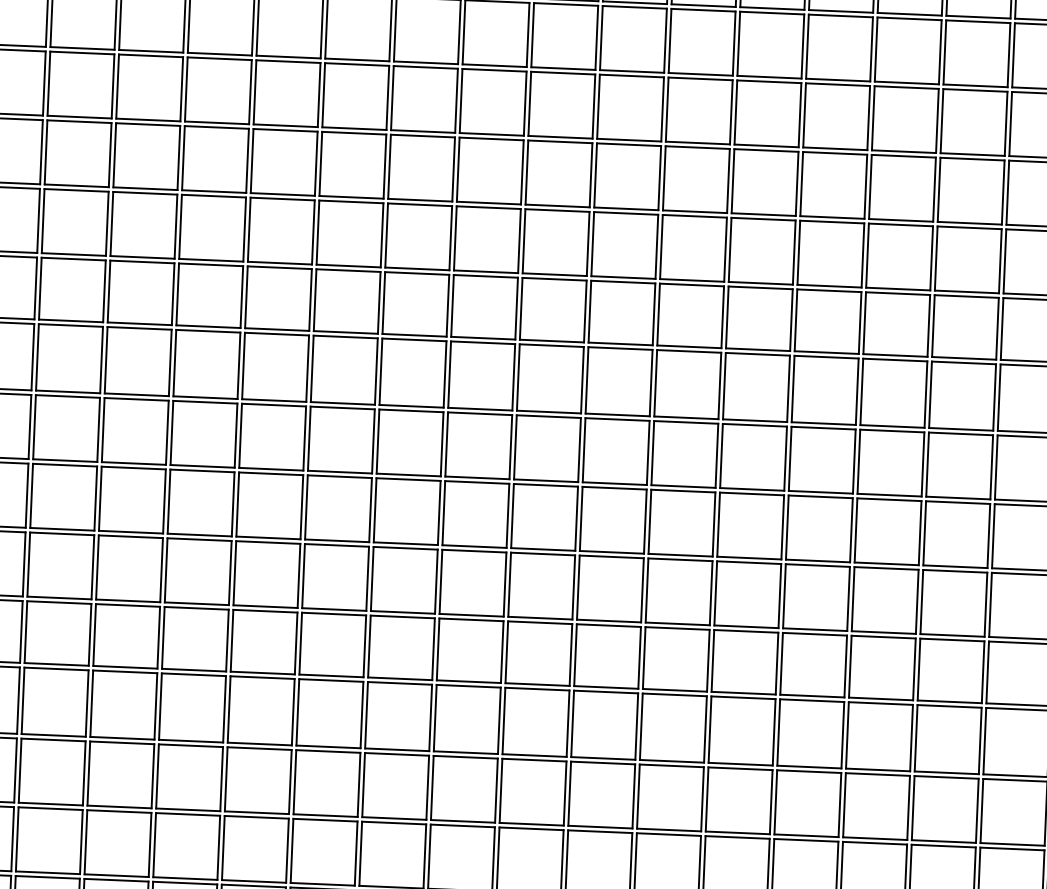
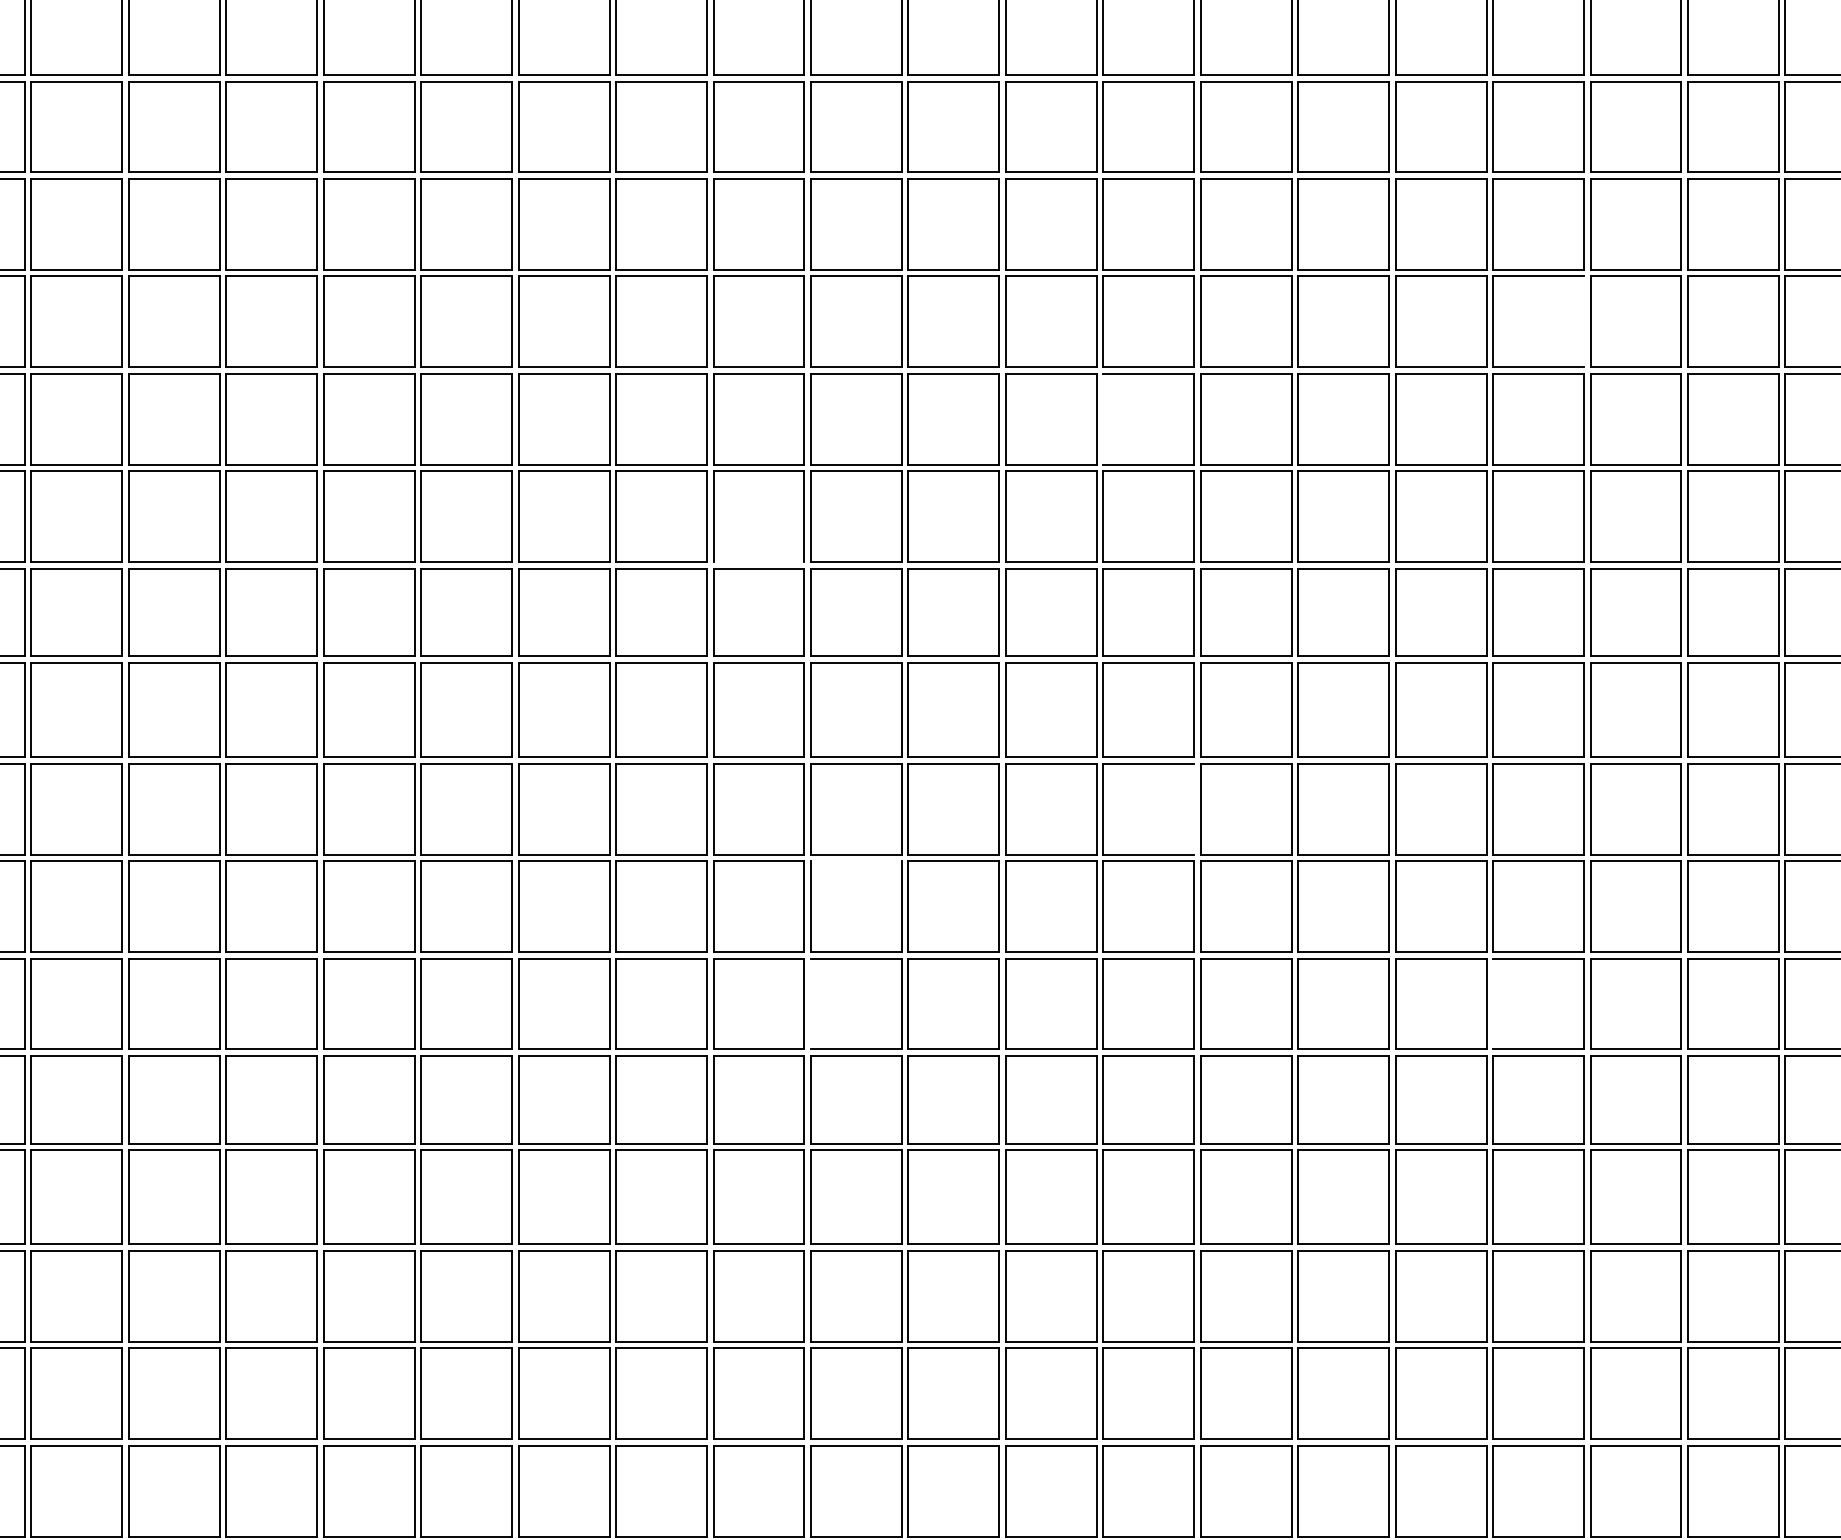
line: (869, 117) -> (1584, 321), removed
line: (527, 171) -> (1103, 418), removed
line: (279, 263) -> (758, 562), removed
line: (579, 449) -> (1194, 808), removed
line: (339, 476) -> (855, 861), removed
line: (303, 575) -> (810, 1003), removed
line: (784, 595) -> (1493, 1003), removed

